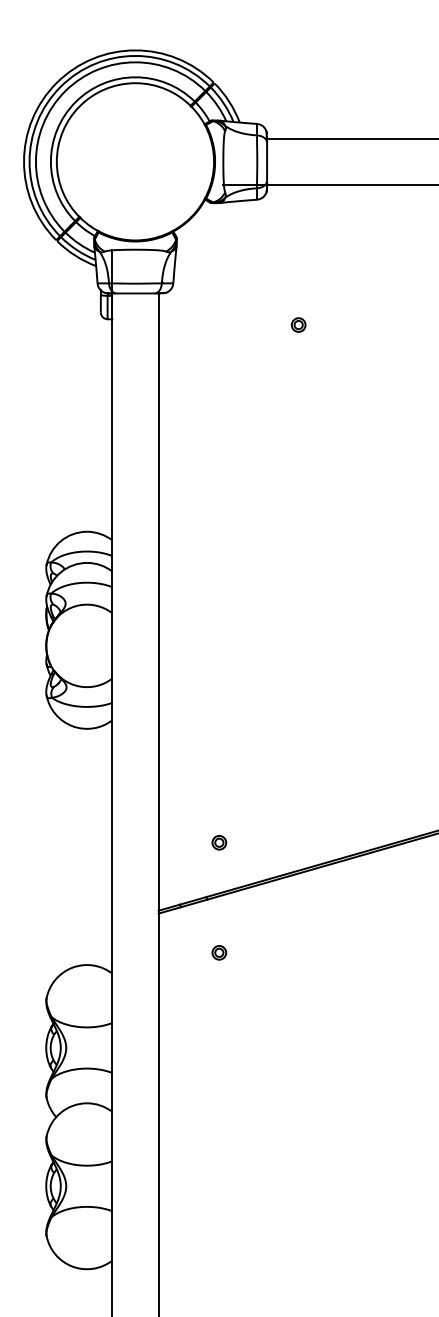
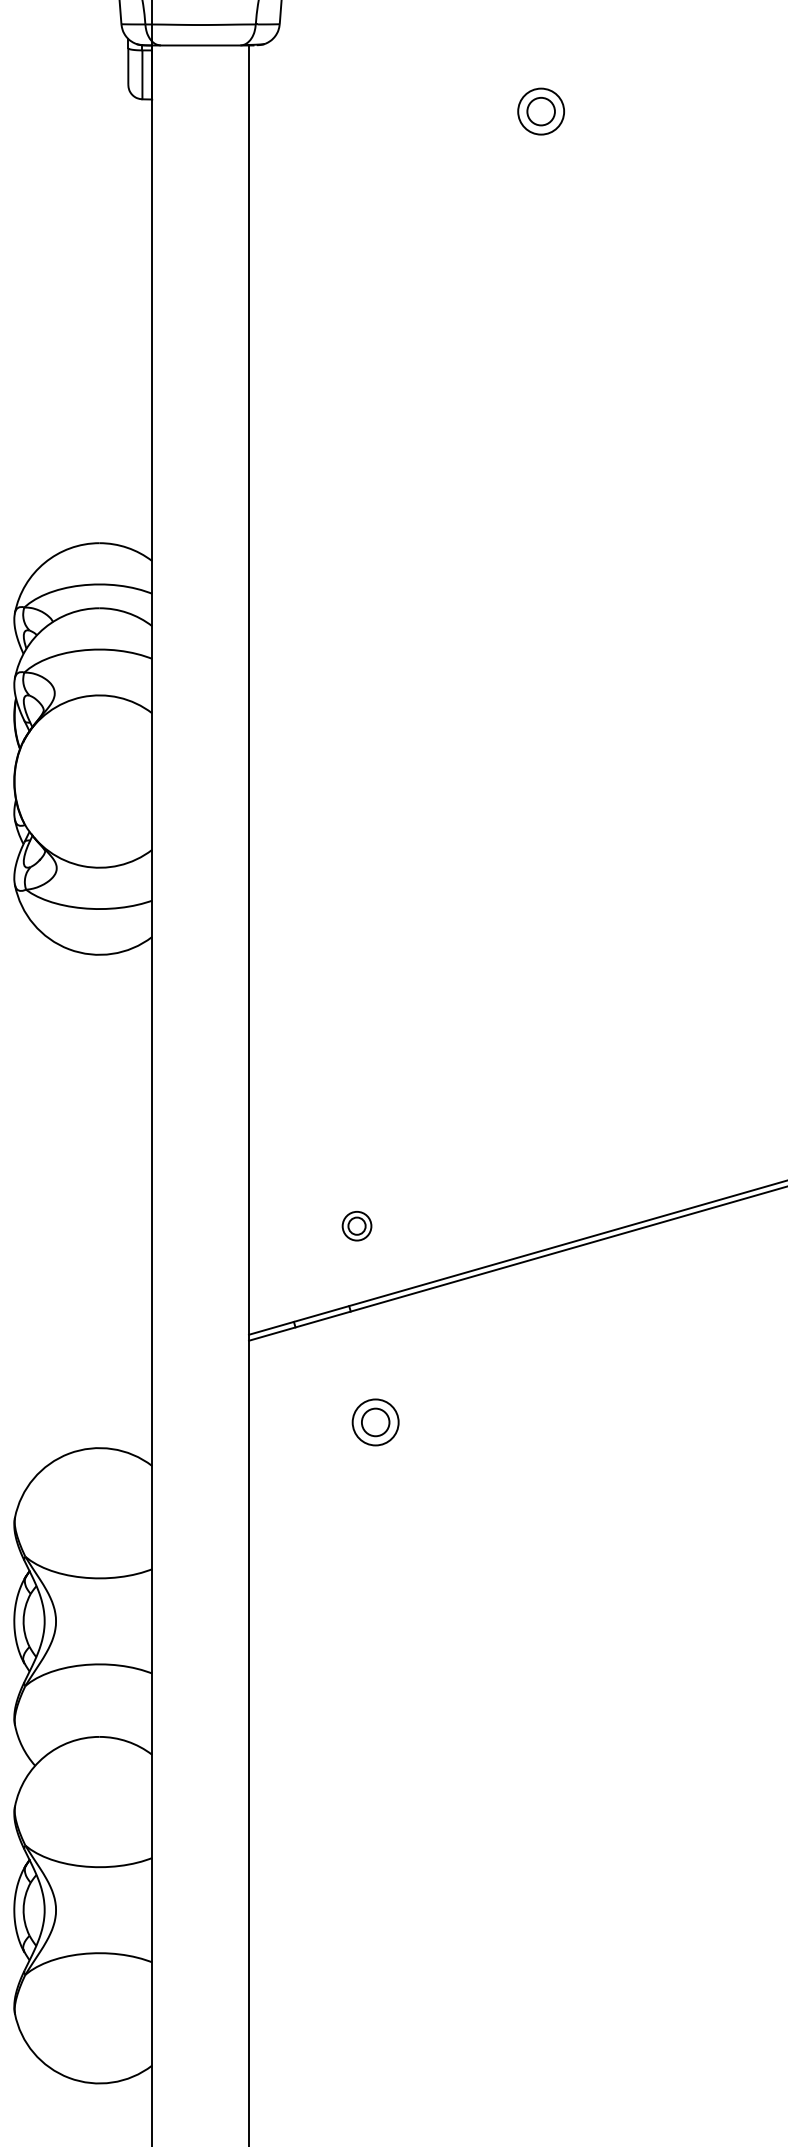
part: (298, 324) -> (541, 110), size x1.6
part: (219, 842) -> (357, 1225), moved
part: (219, 952) -> (376, 1421), size x1.6

